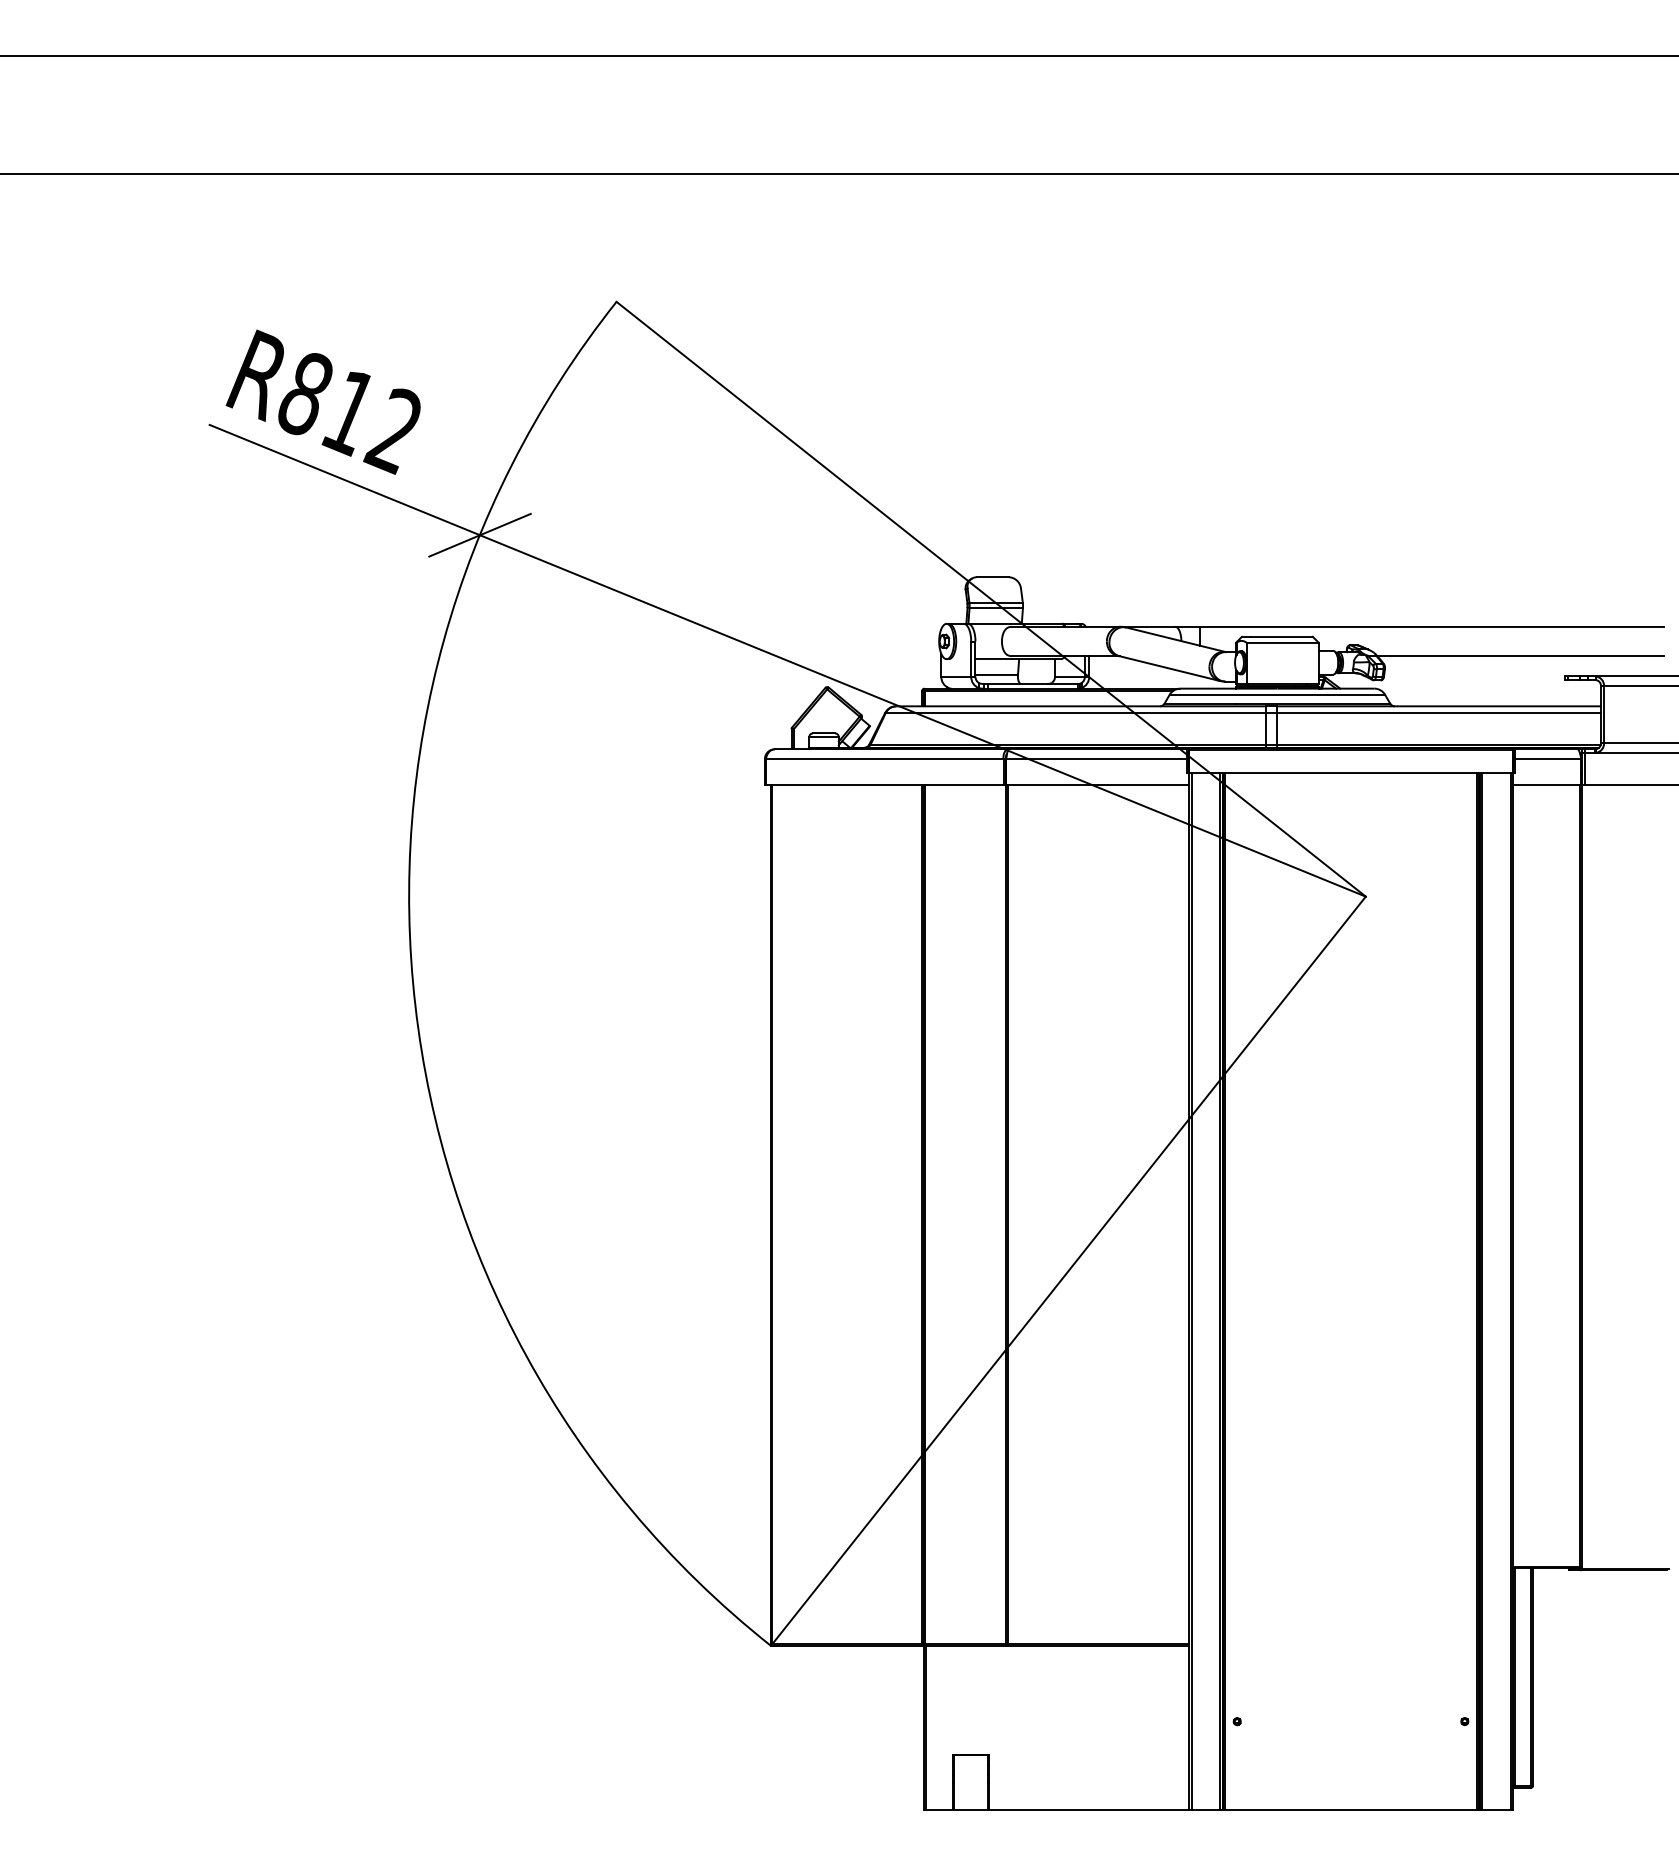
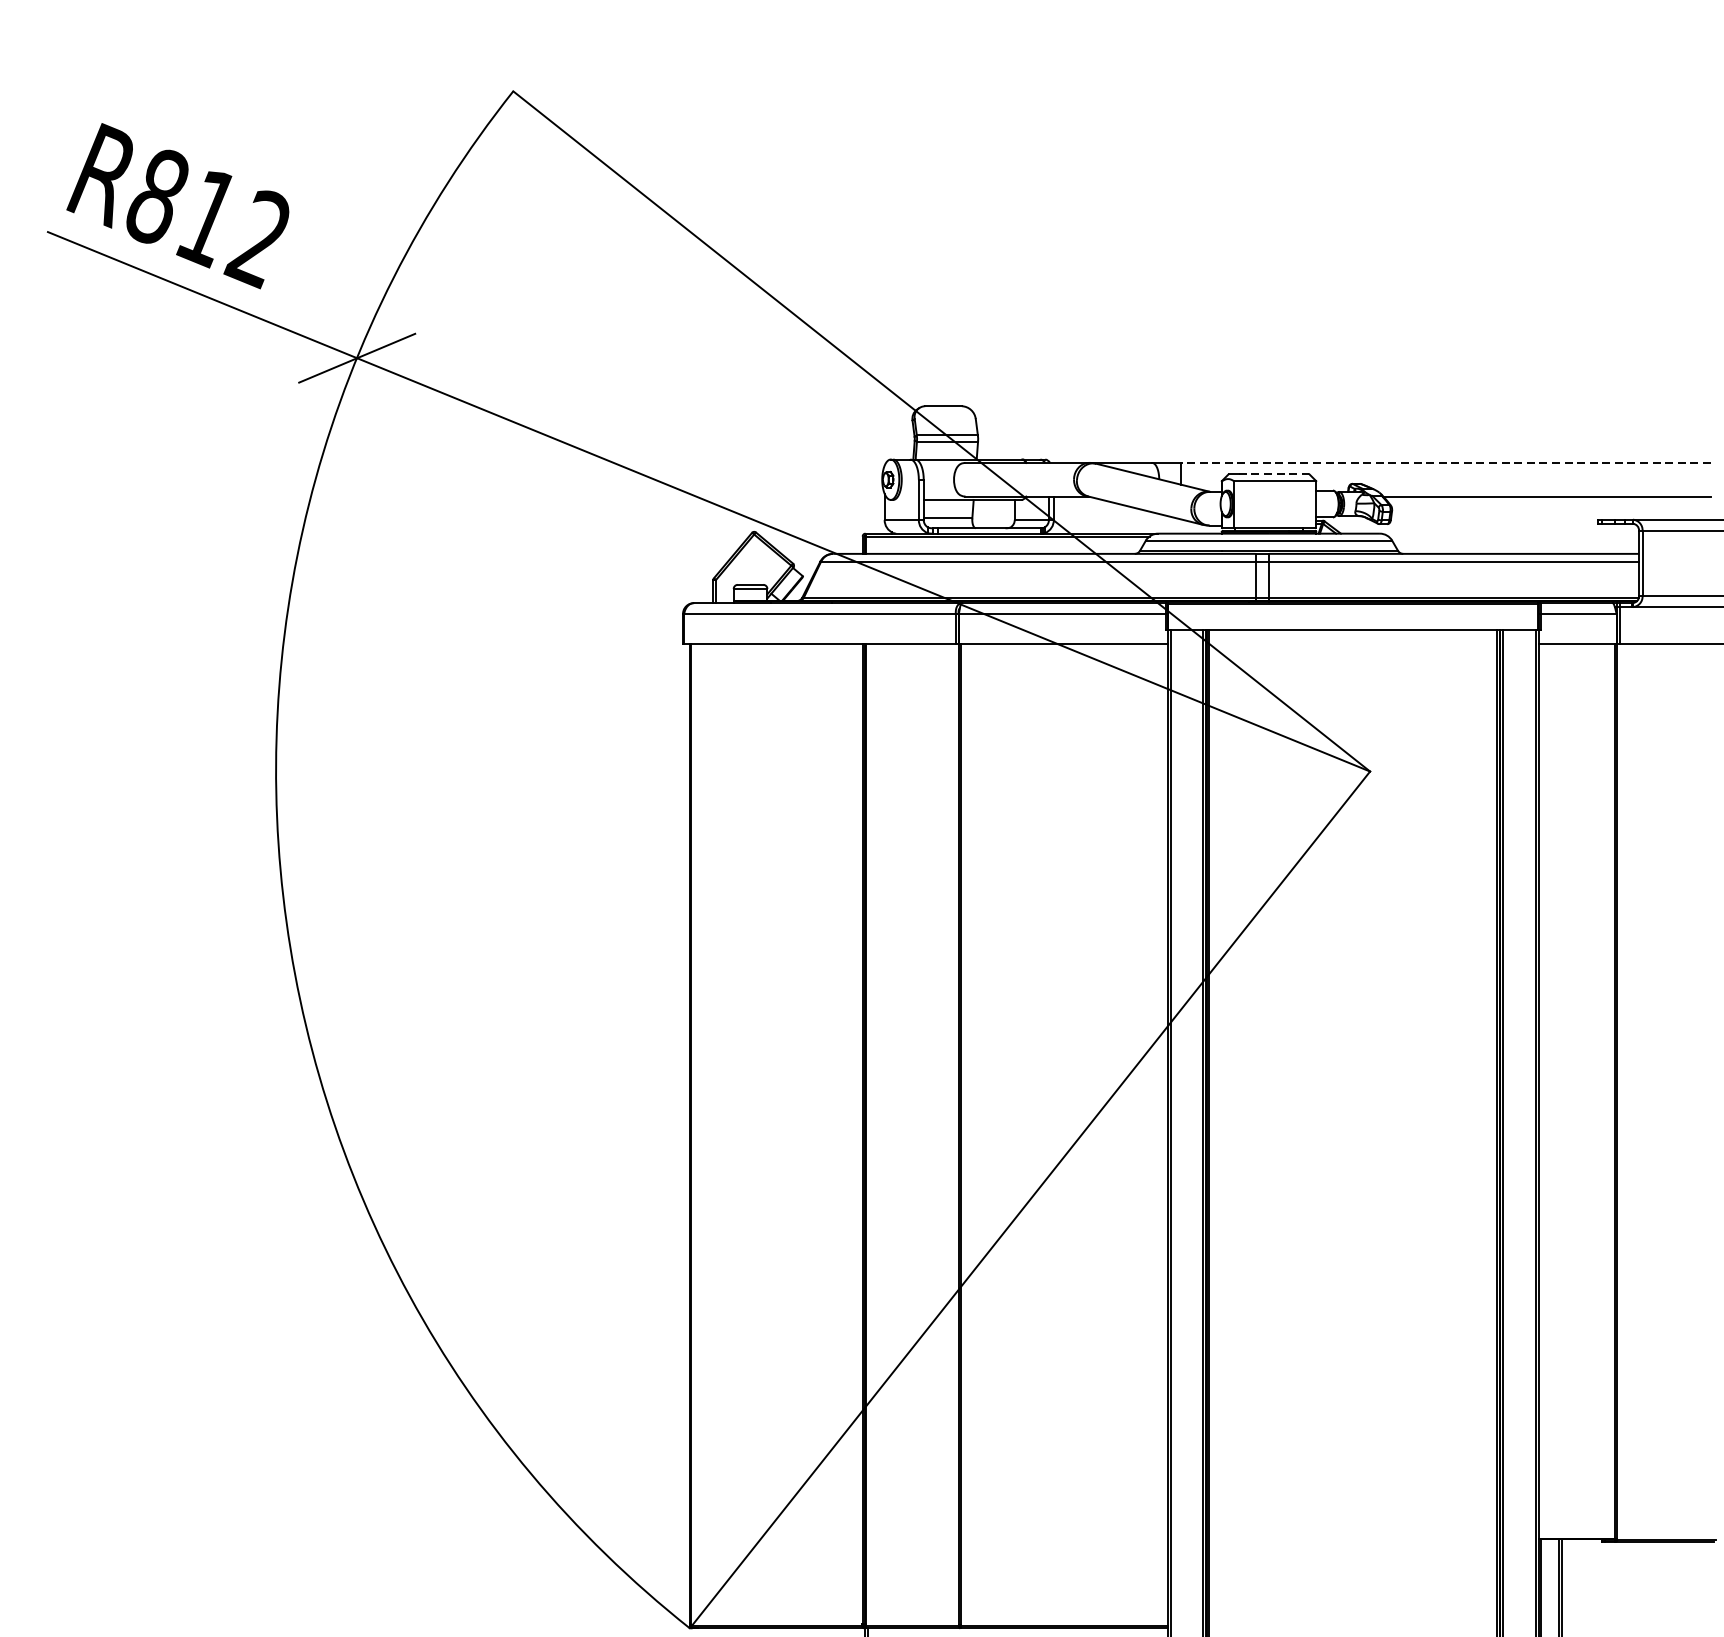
line: (1431, 626) -> (1445, 462), solid -> dashed
line: (1281, 636) -> (1273, 474), solid -> dashed

